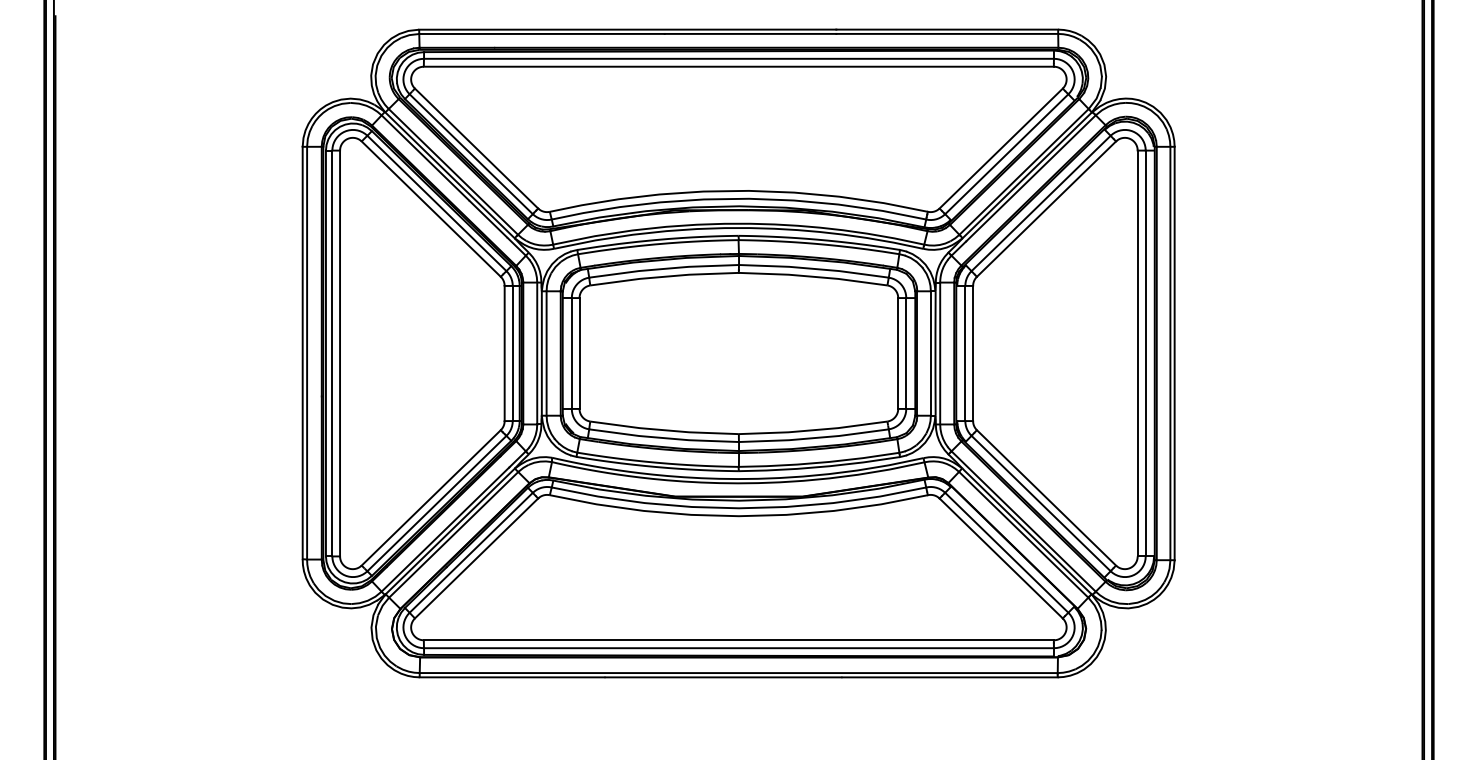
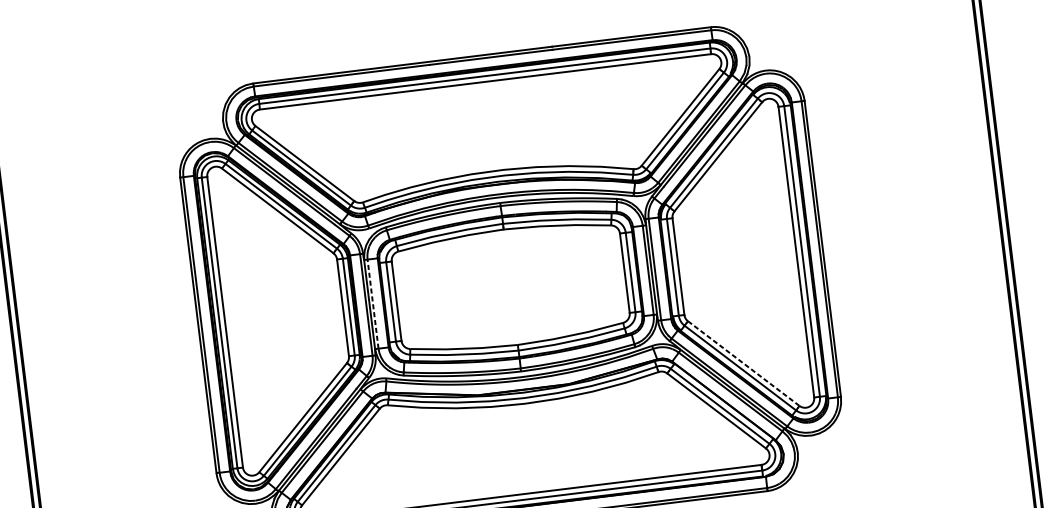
line: (546, 353) -> (372, 304), solid -> dashed
line: (1046, 498) -> (743, 364), solid -> dashed

